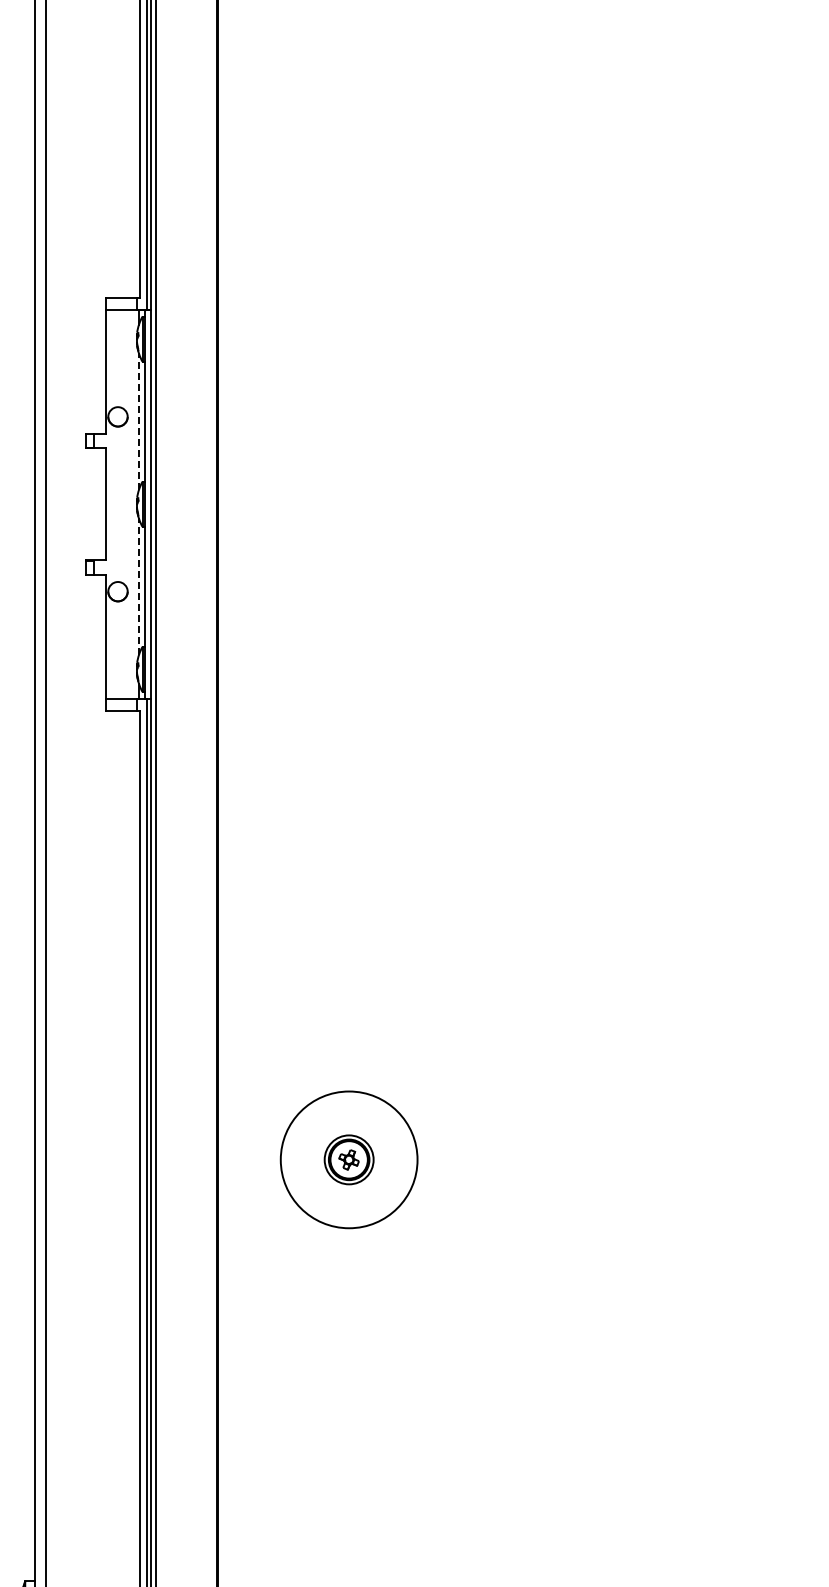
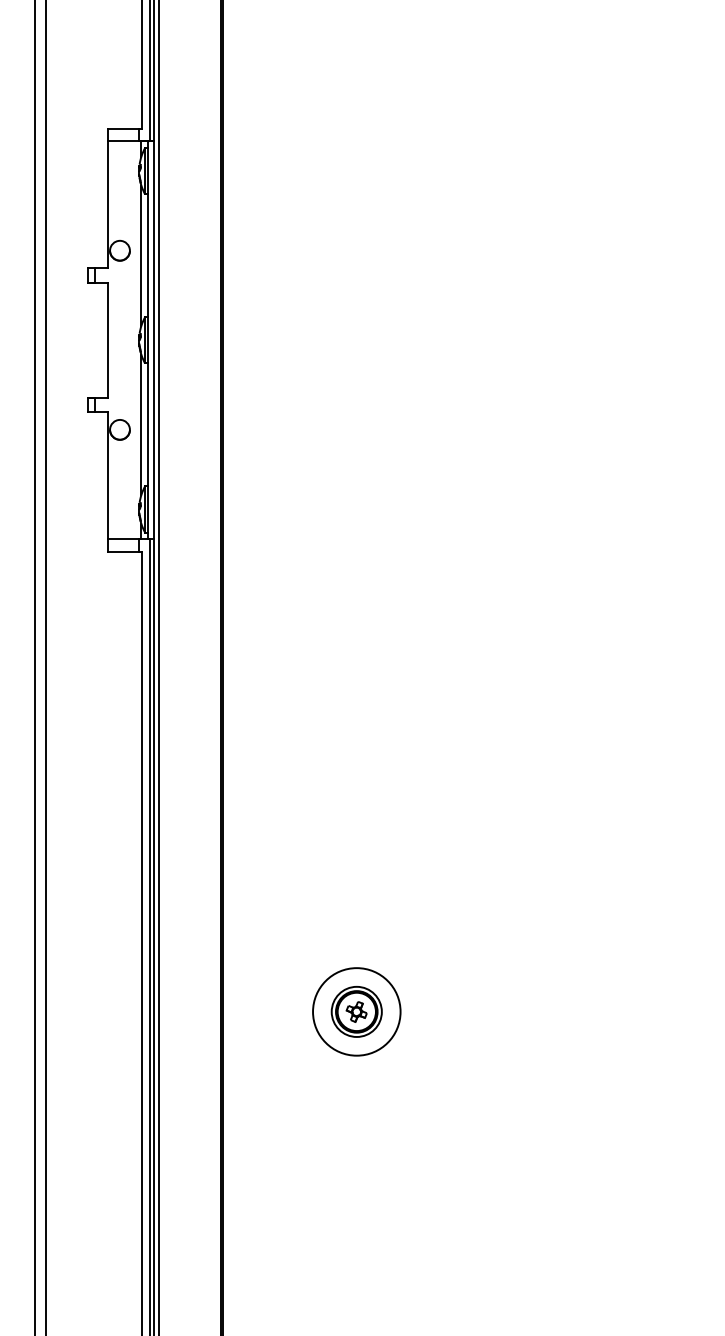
line: (138, 421) -> (140, 255), dashed -> solid
line: (138, 586) -> (140, 424), dashed -> solid
circle: (348, 1159) -> (356, 1011), size x0.62

